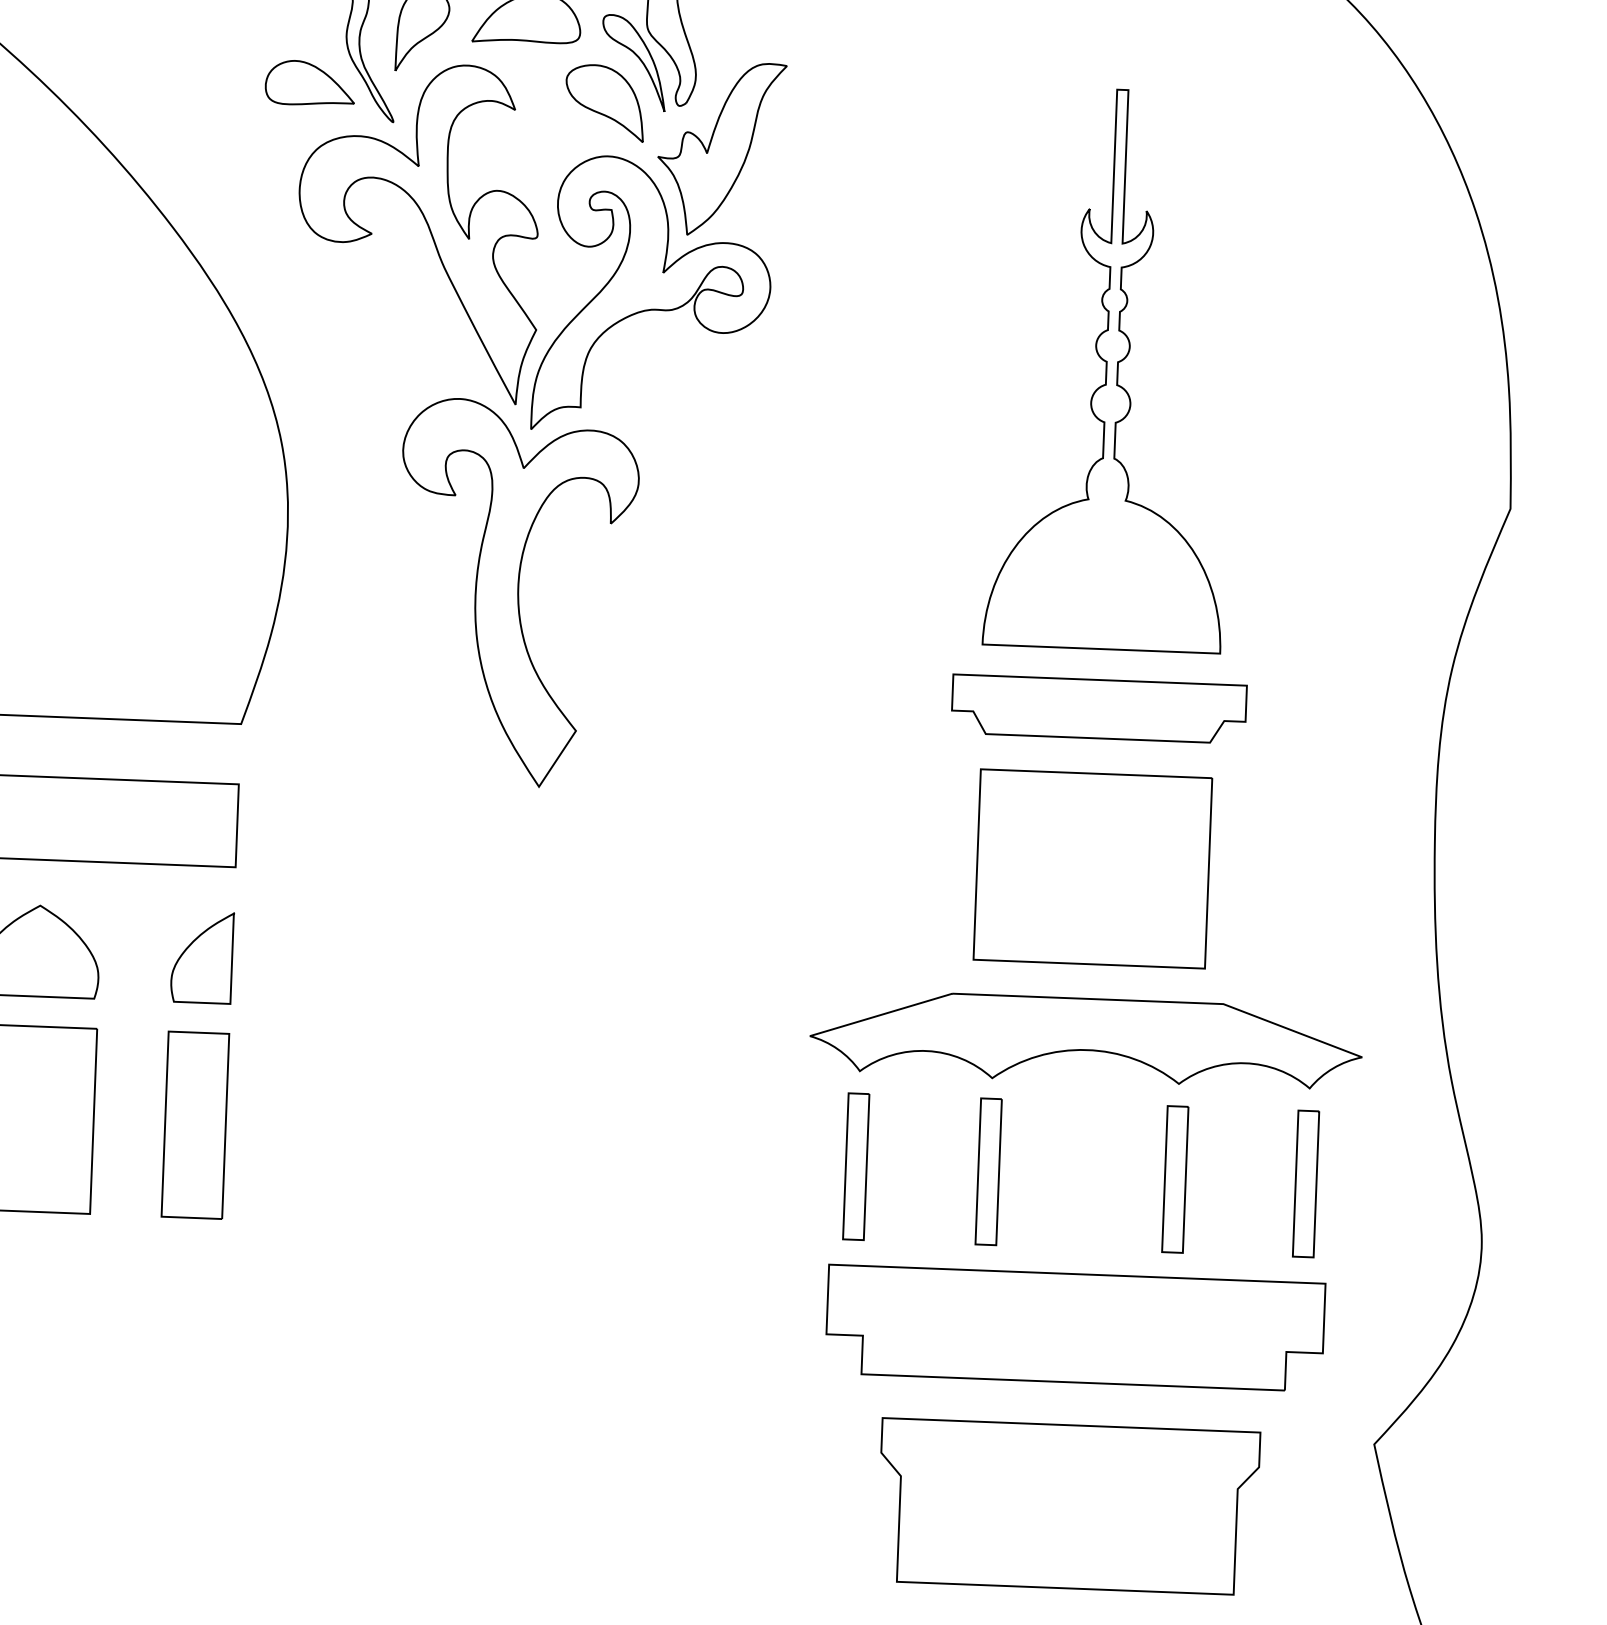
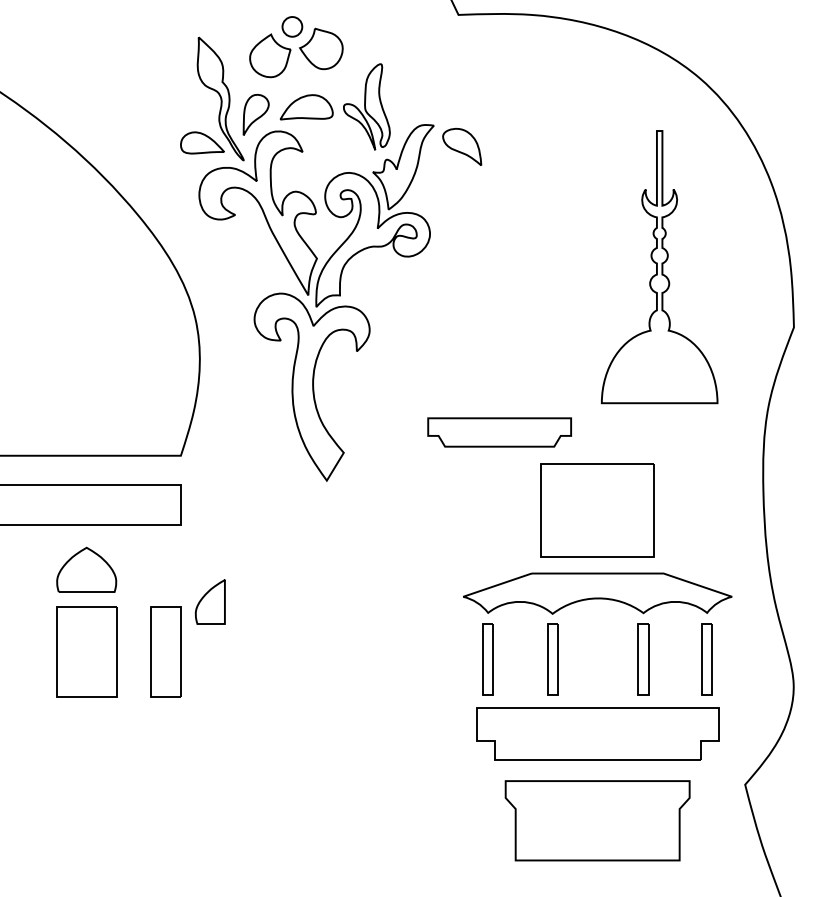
part: (605, 101) -> (462, 146), moved
part: (1111, 370) -> (659, 267), moved
part: (1098, 709) -> (499, 432), moved
part: (200, 956) -> (209, 601), moved

